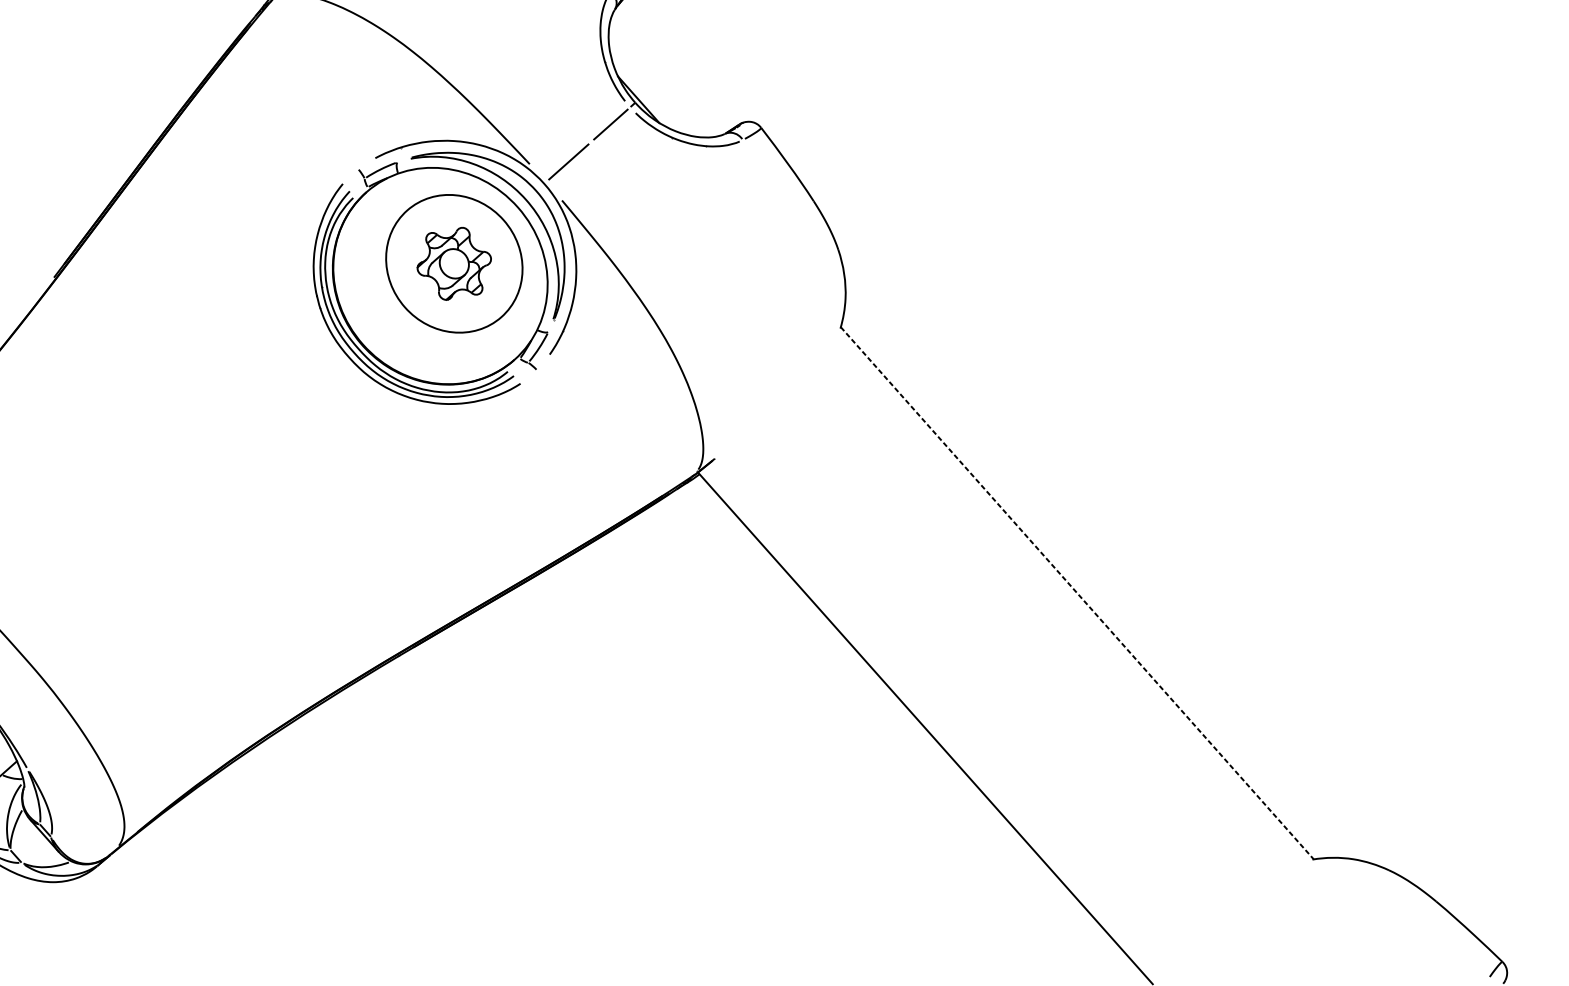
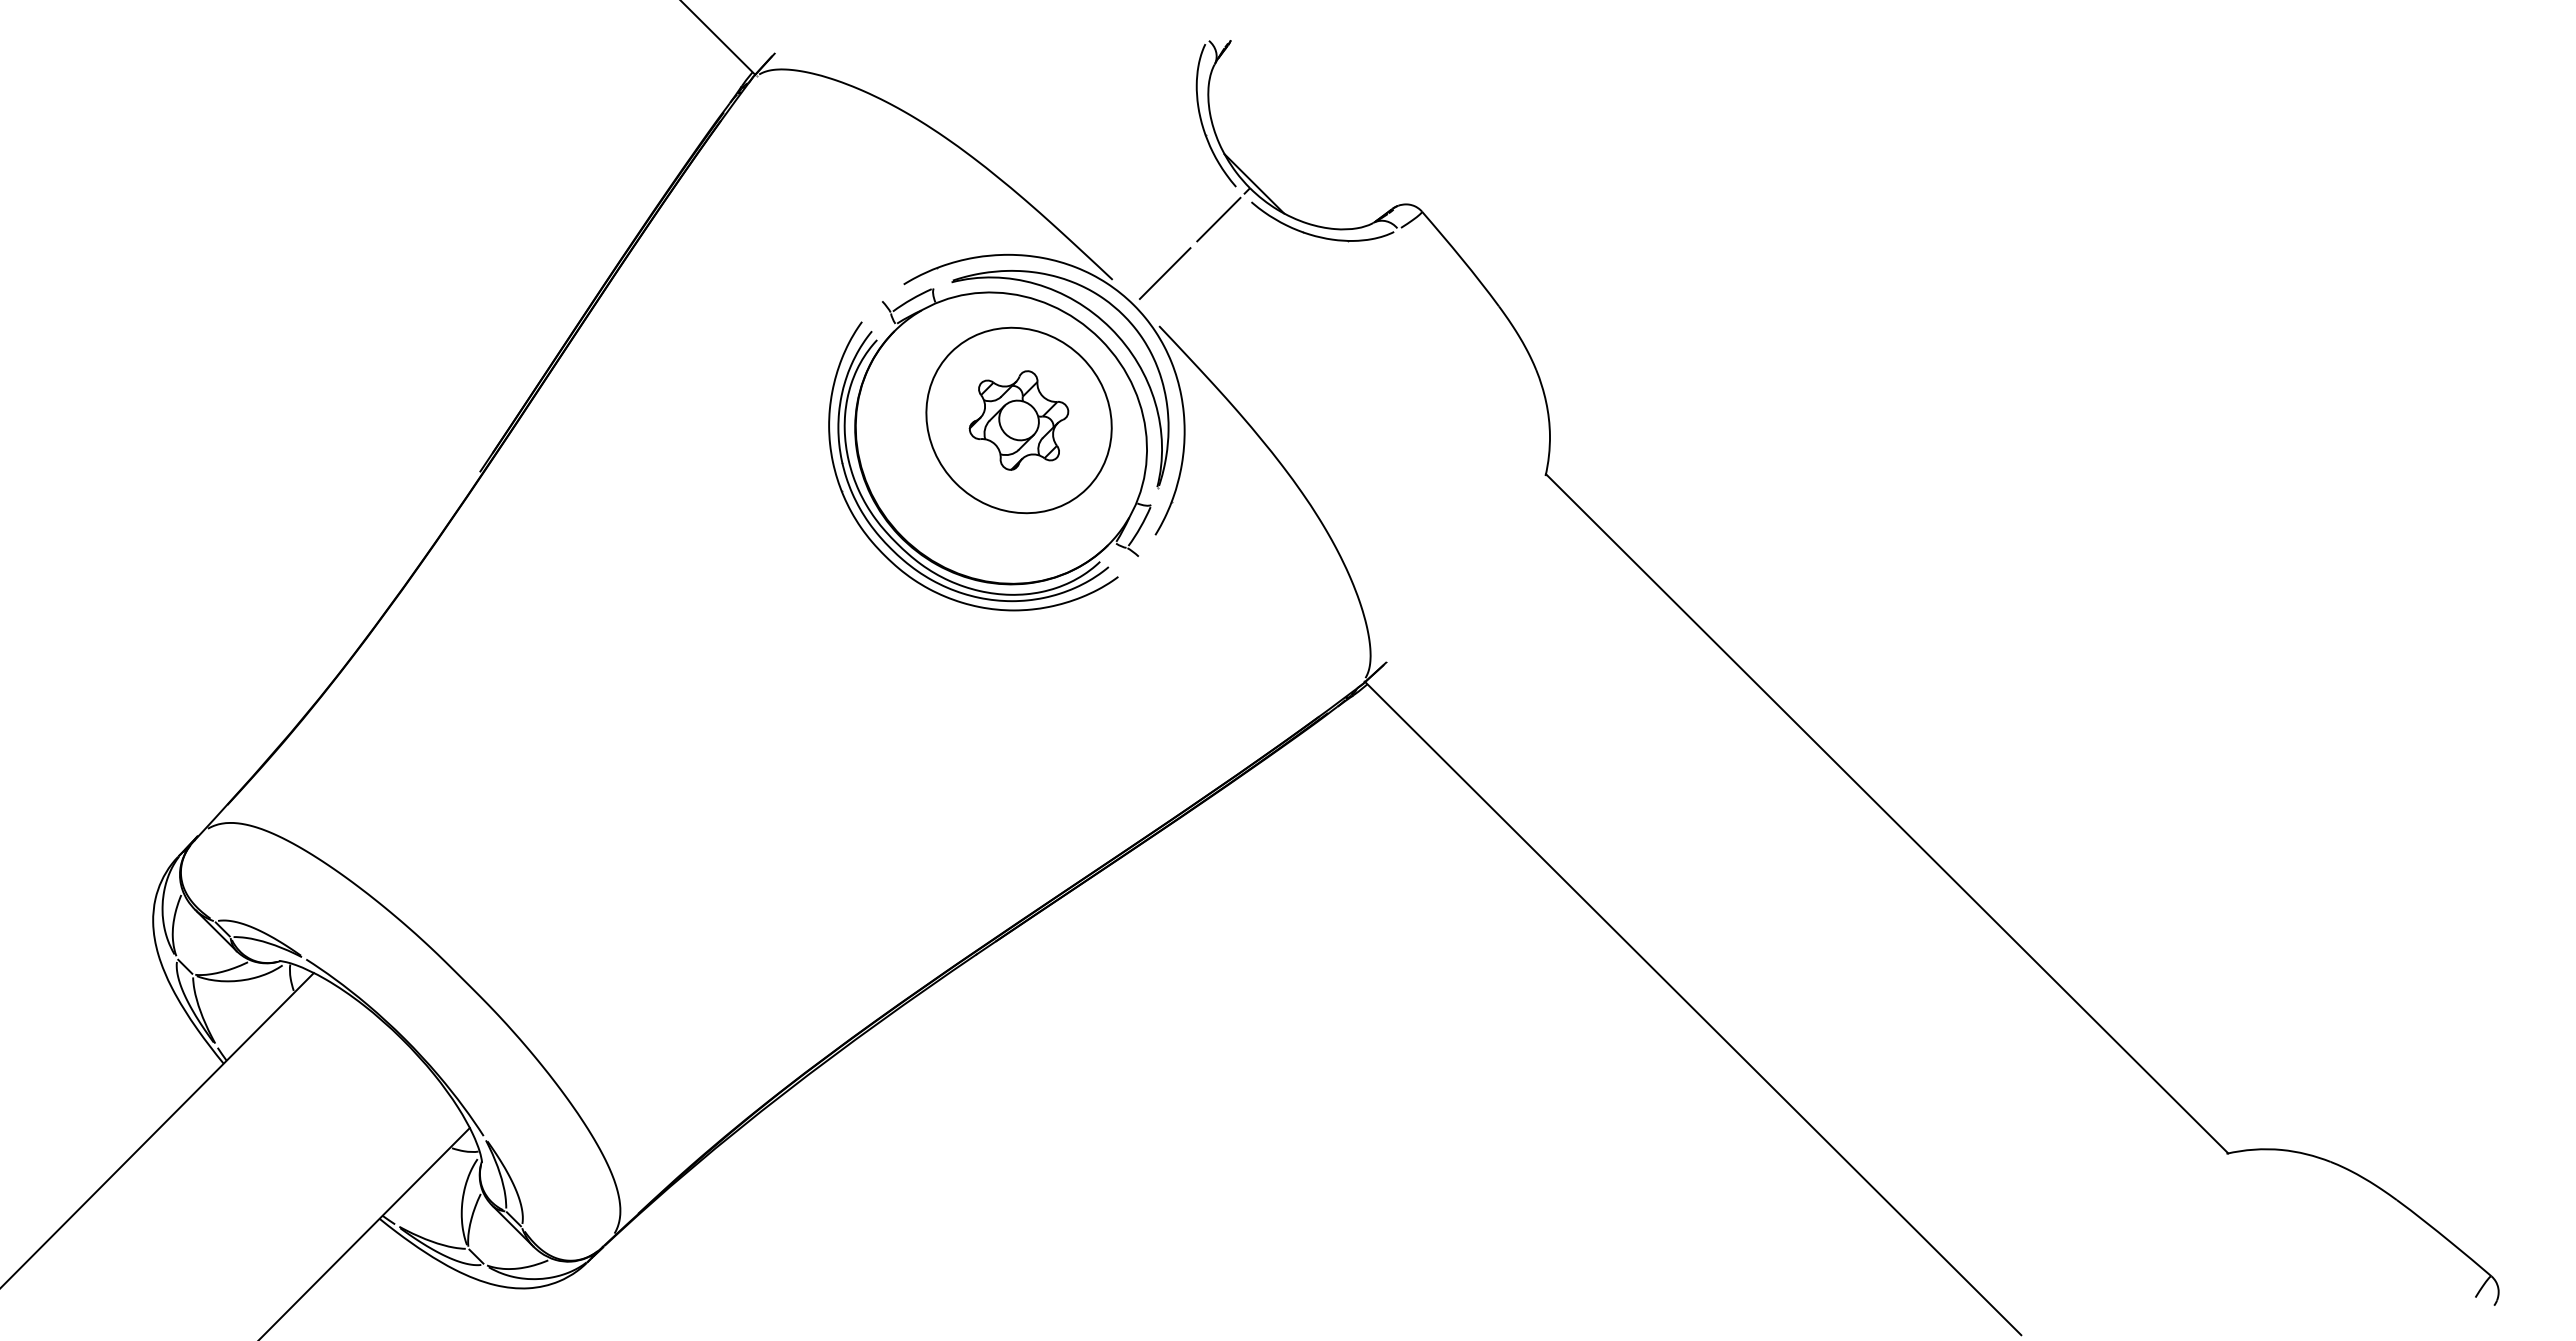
line: (1077, 593) -> (1887, 814), dashed -> solid

